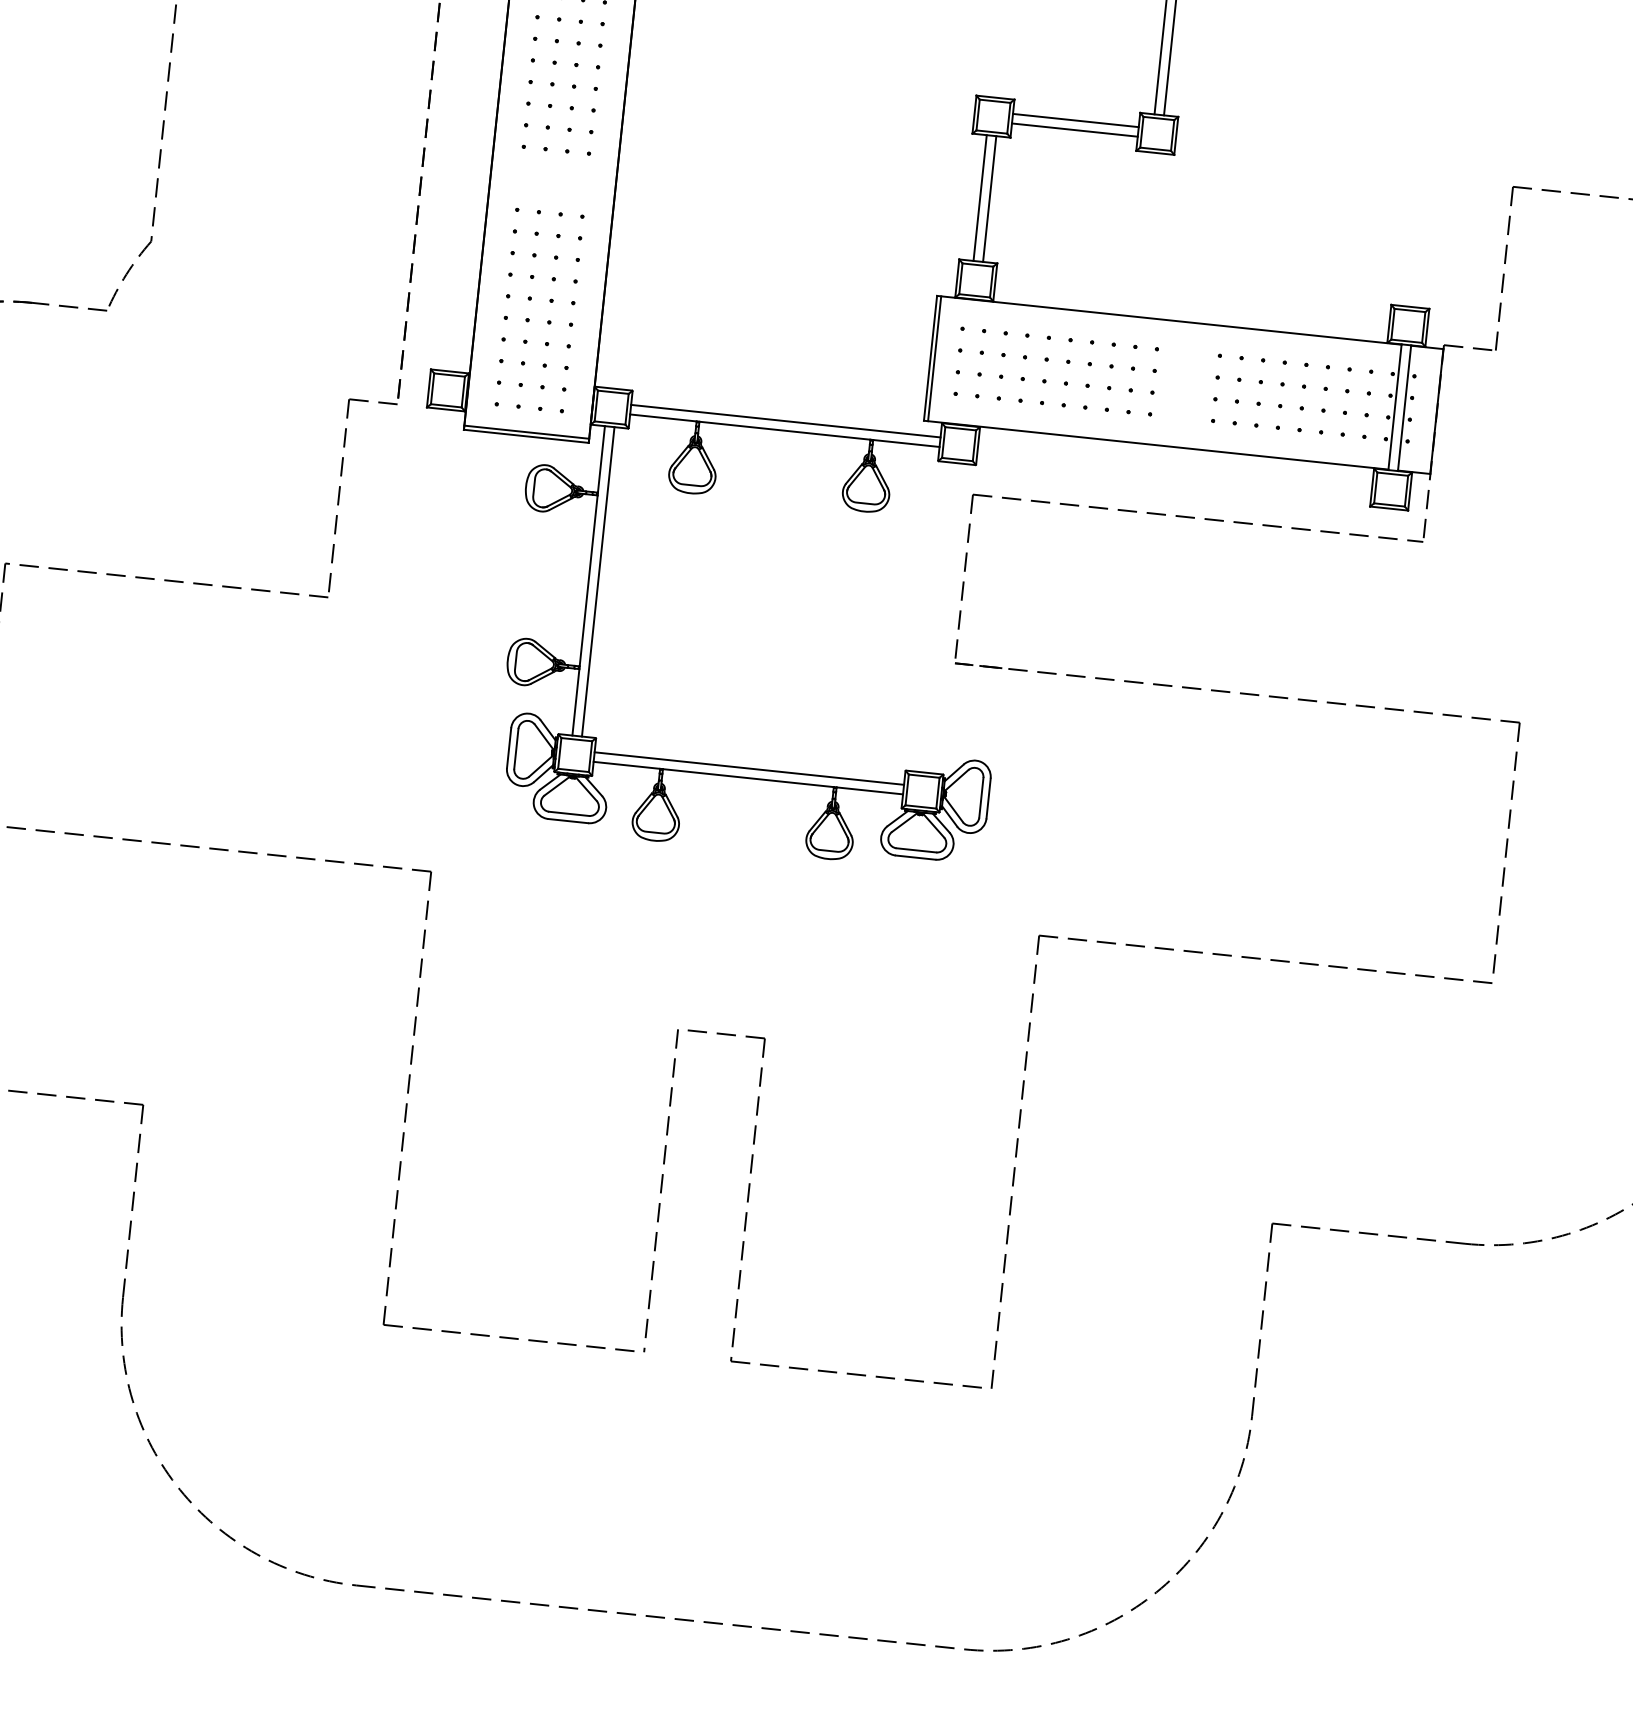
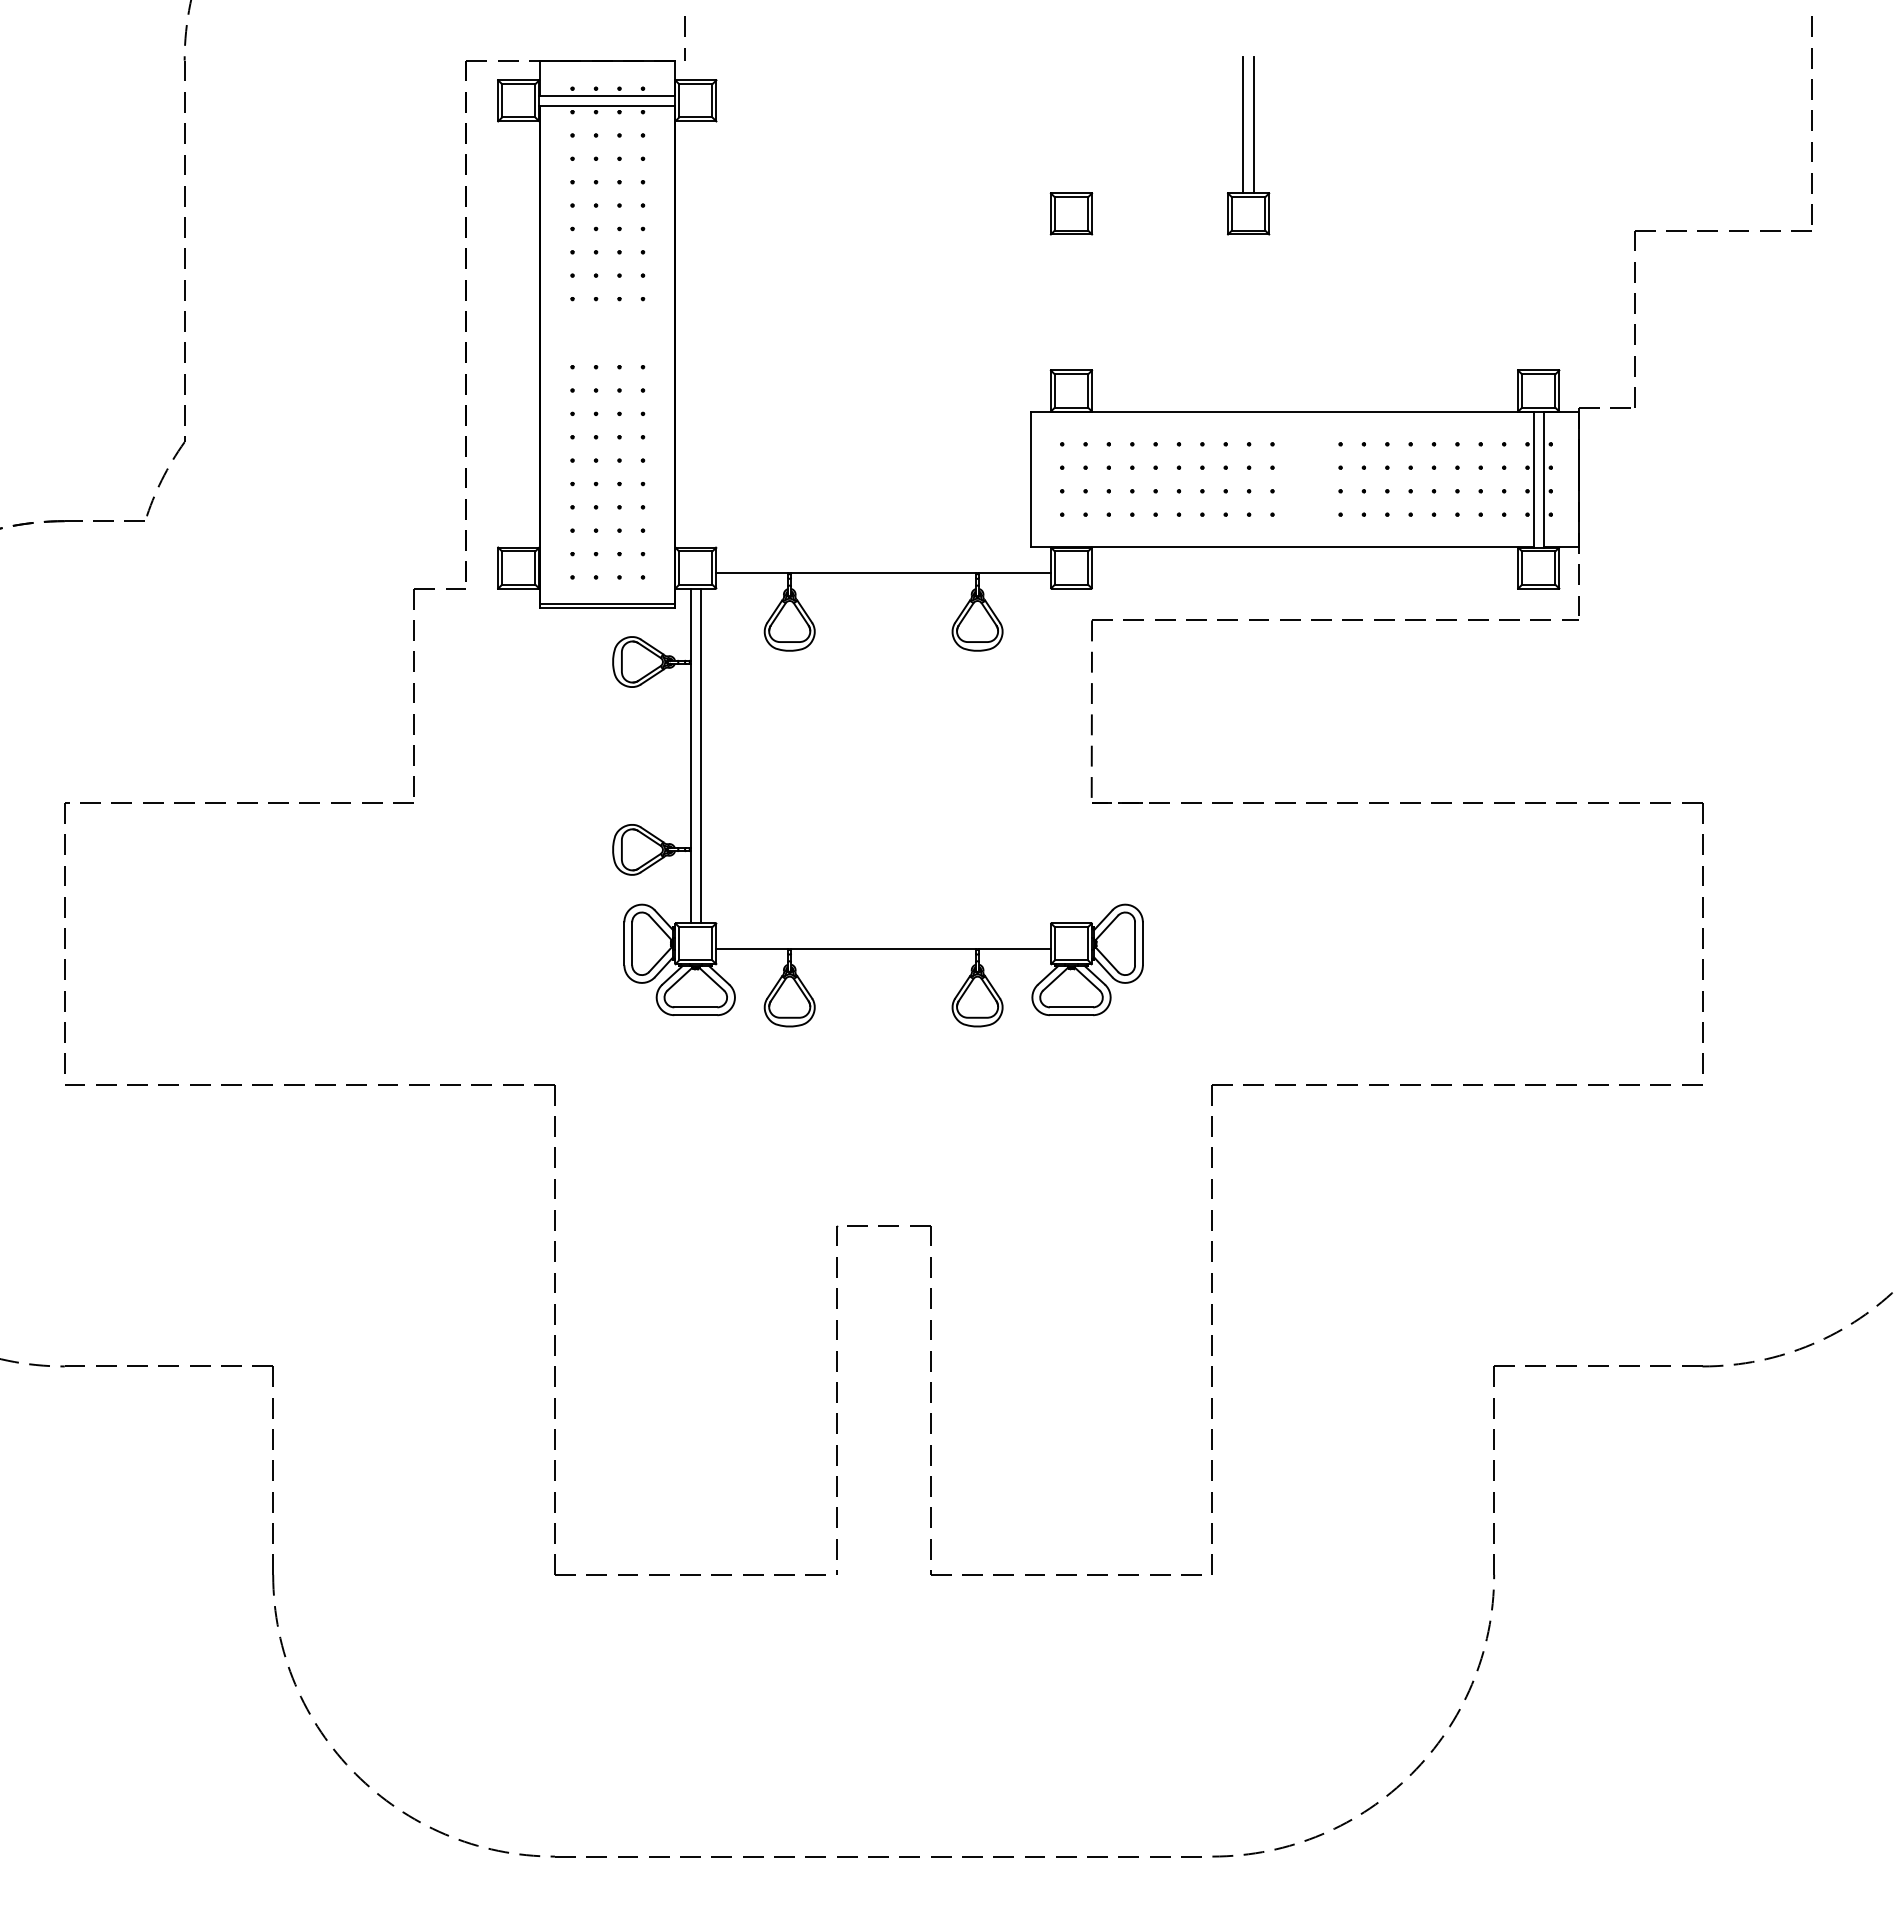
line: (1076, 120) -> (1160, 208), removed
line: (1075, 130) -> (1160, 219), removed
line: (980, 198) -> (1066, 302), removed
line: (989, 199) -> (1076, 302), removed
line: (934, 358) -> (1035, 479), removed
line: (785, 420) -> (883, 562), removed
line: (749, 768) -> (883, 938), removed

